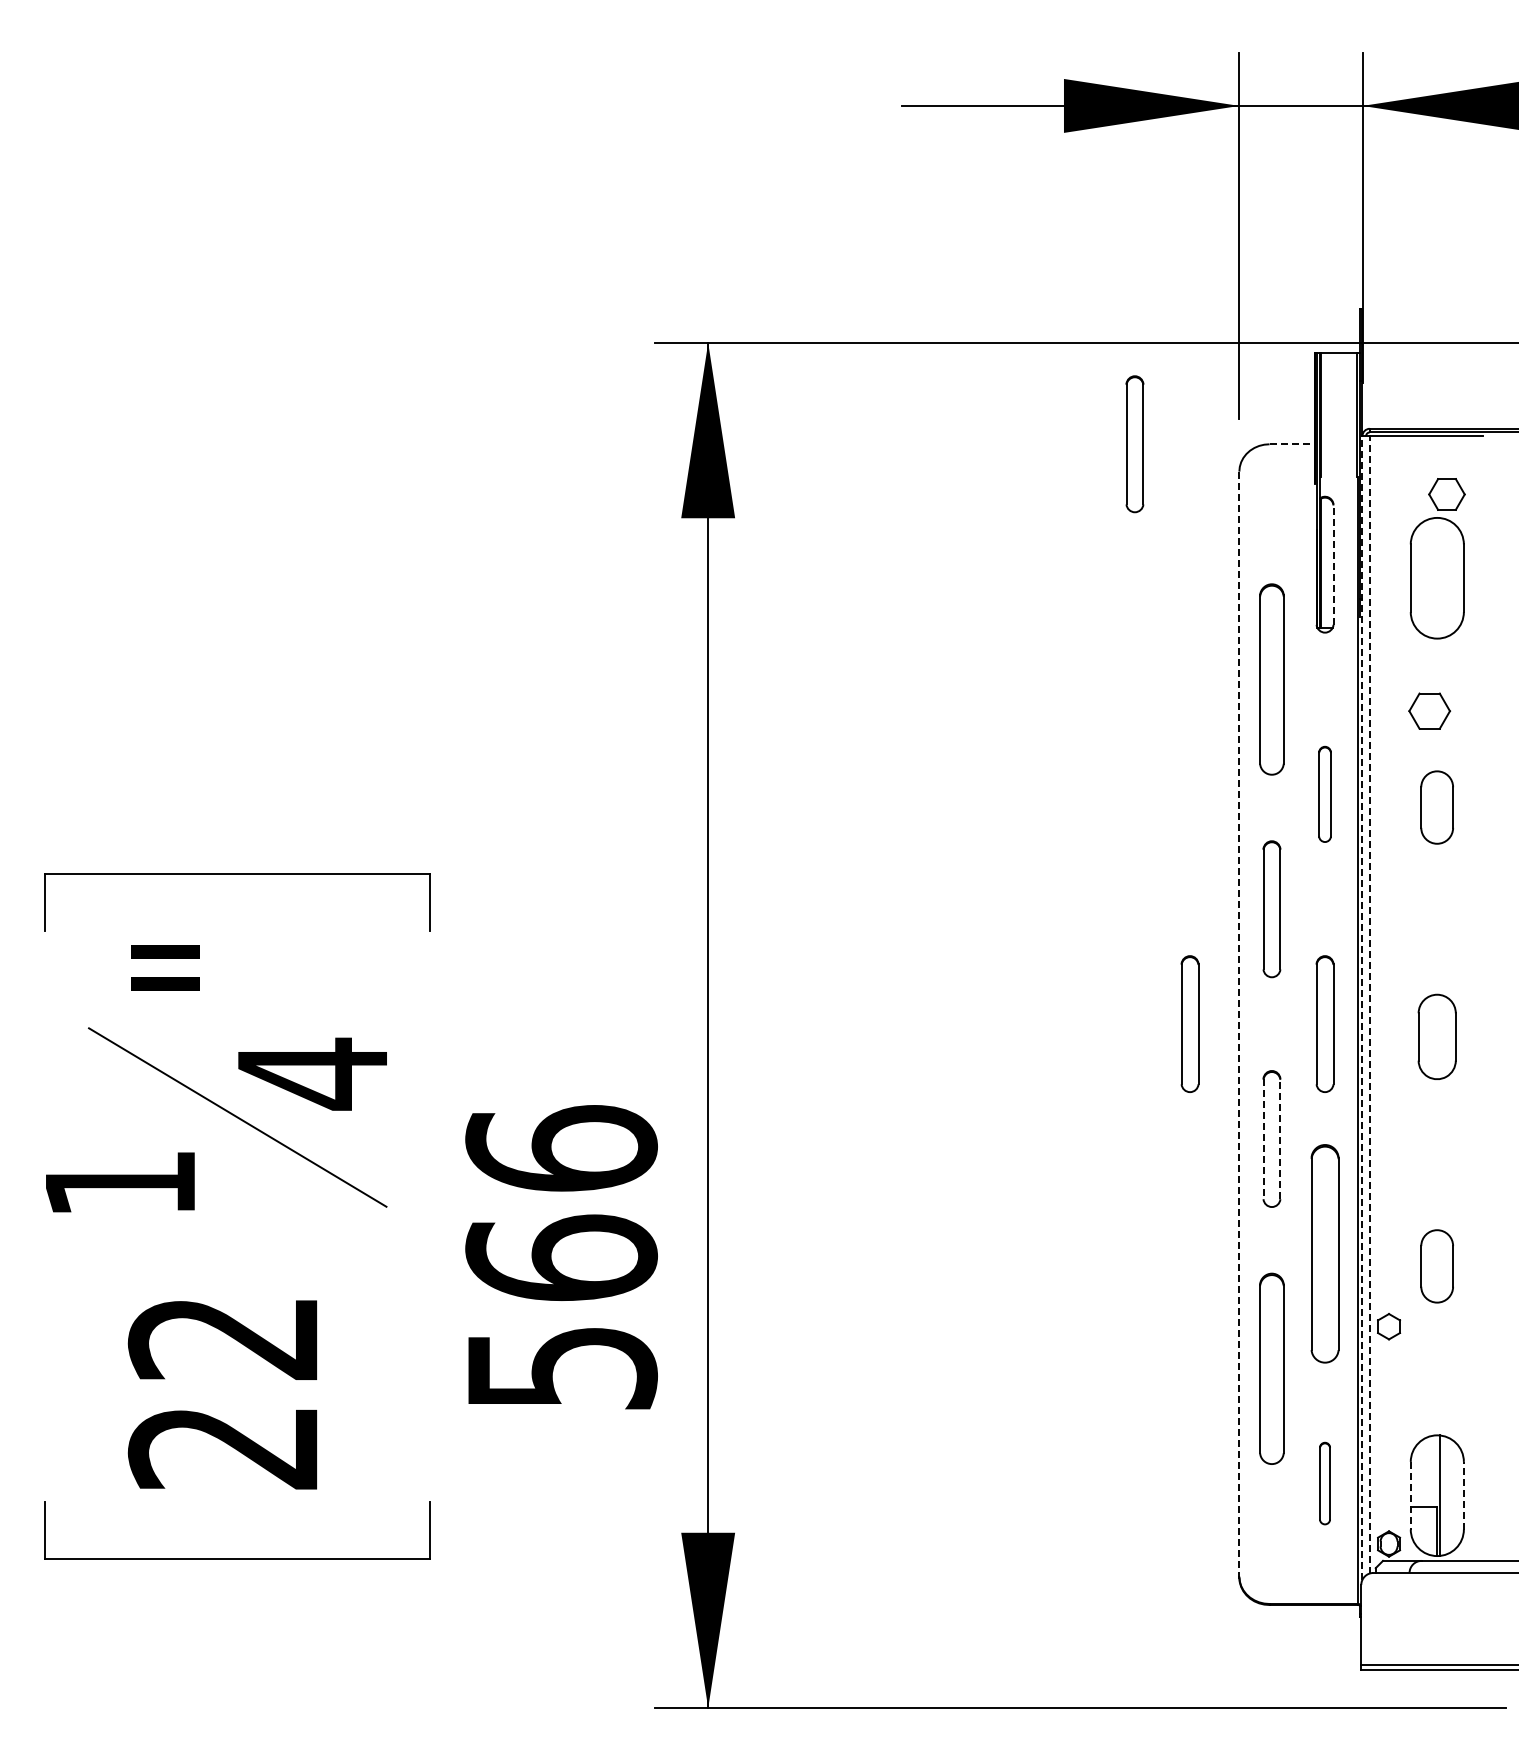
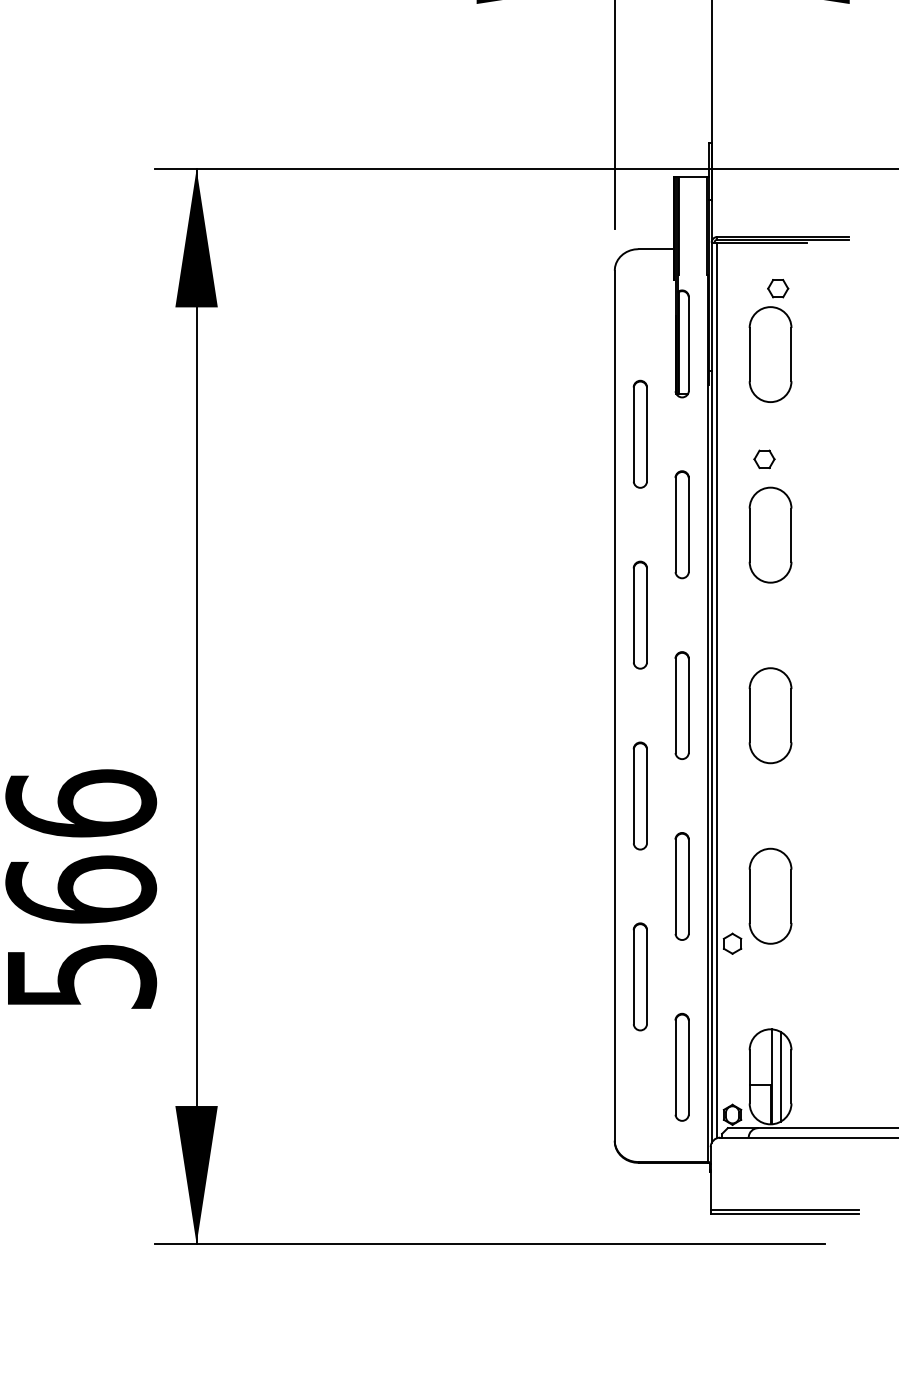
part: (1134, 444) -> (532, 249), removed
line: (1292, 444) -> (656, 249), dashed -> solid
part: (1446, 494) -> (777, 288), size x0.71
line: (1333, 564) -> (688, 343), dashed -> solid
part: (1271, 679) -> (640, 434), size x0.71
part: (1429, 711) -> (764, 459), size x0.62
part: (1324, 794) -> (681, 524), size x1.43
part: (1436, 807) -> (769, 535), size x1.67
line: (1369, 1004) -> (717, 690), dashed -> solid
line: (1362, 1007) -> (711, 692), dashed -> solid
part: (1189, 1023) -> (575, 705), removed
line: (1239, 1024) -> (614, 705), dashed -> solid
part: (1436, 1036) -> (769, 715), size x1.43
line: (1280, 1138) -> (647, 795), dashed -> solid
line: (1263, 1139) -> (633, 796), dashed -> solid
part: (1324, 1253) -> (681, 886), size x0.62
part: (1436, 1266) -> (769, 896), size x1.67
part: (1271, 1368) -> (640, 976), size x0.71
part: (1324, 1483) -> (681, 1067), size x1.67
line: (1410, 1495) -> (749, 1076), dashed -> solid
line: (1450, 1495) -> (780, 1076), added
line: (1463, 1495) -> (791, 1076), dashed -> solid

